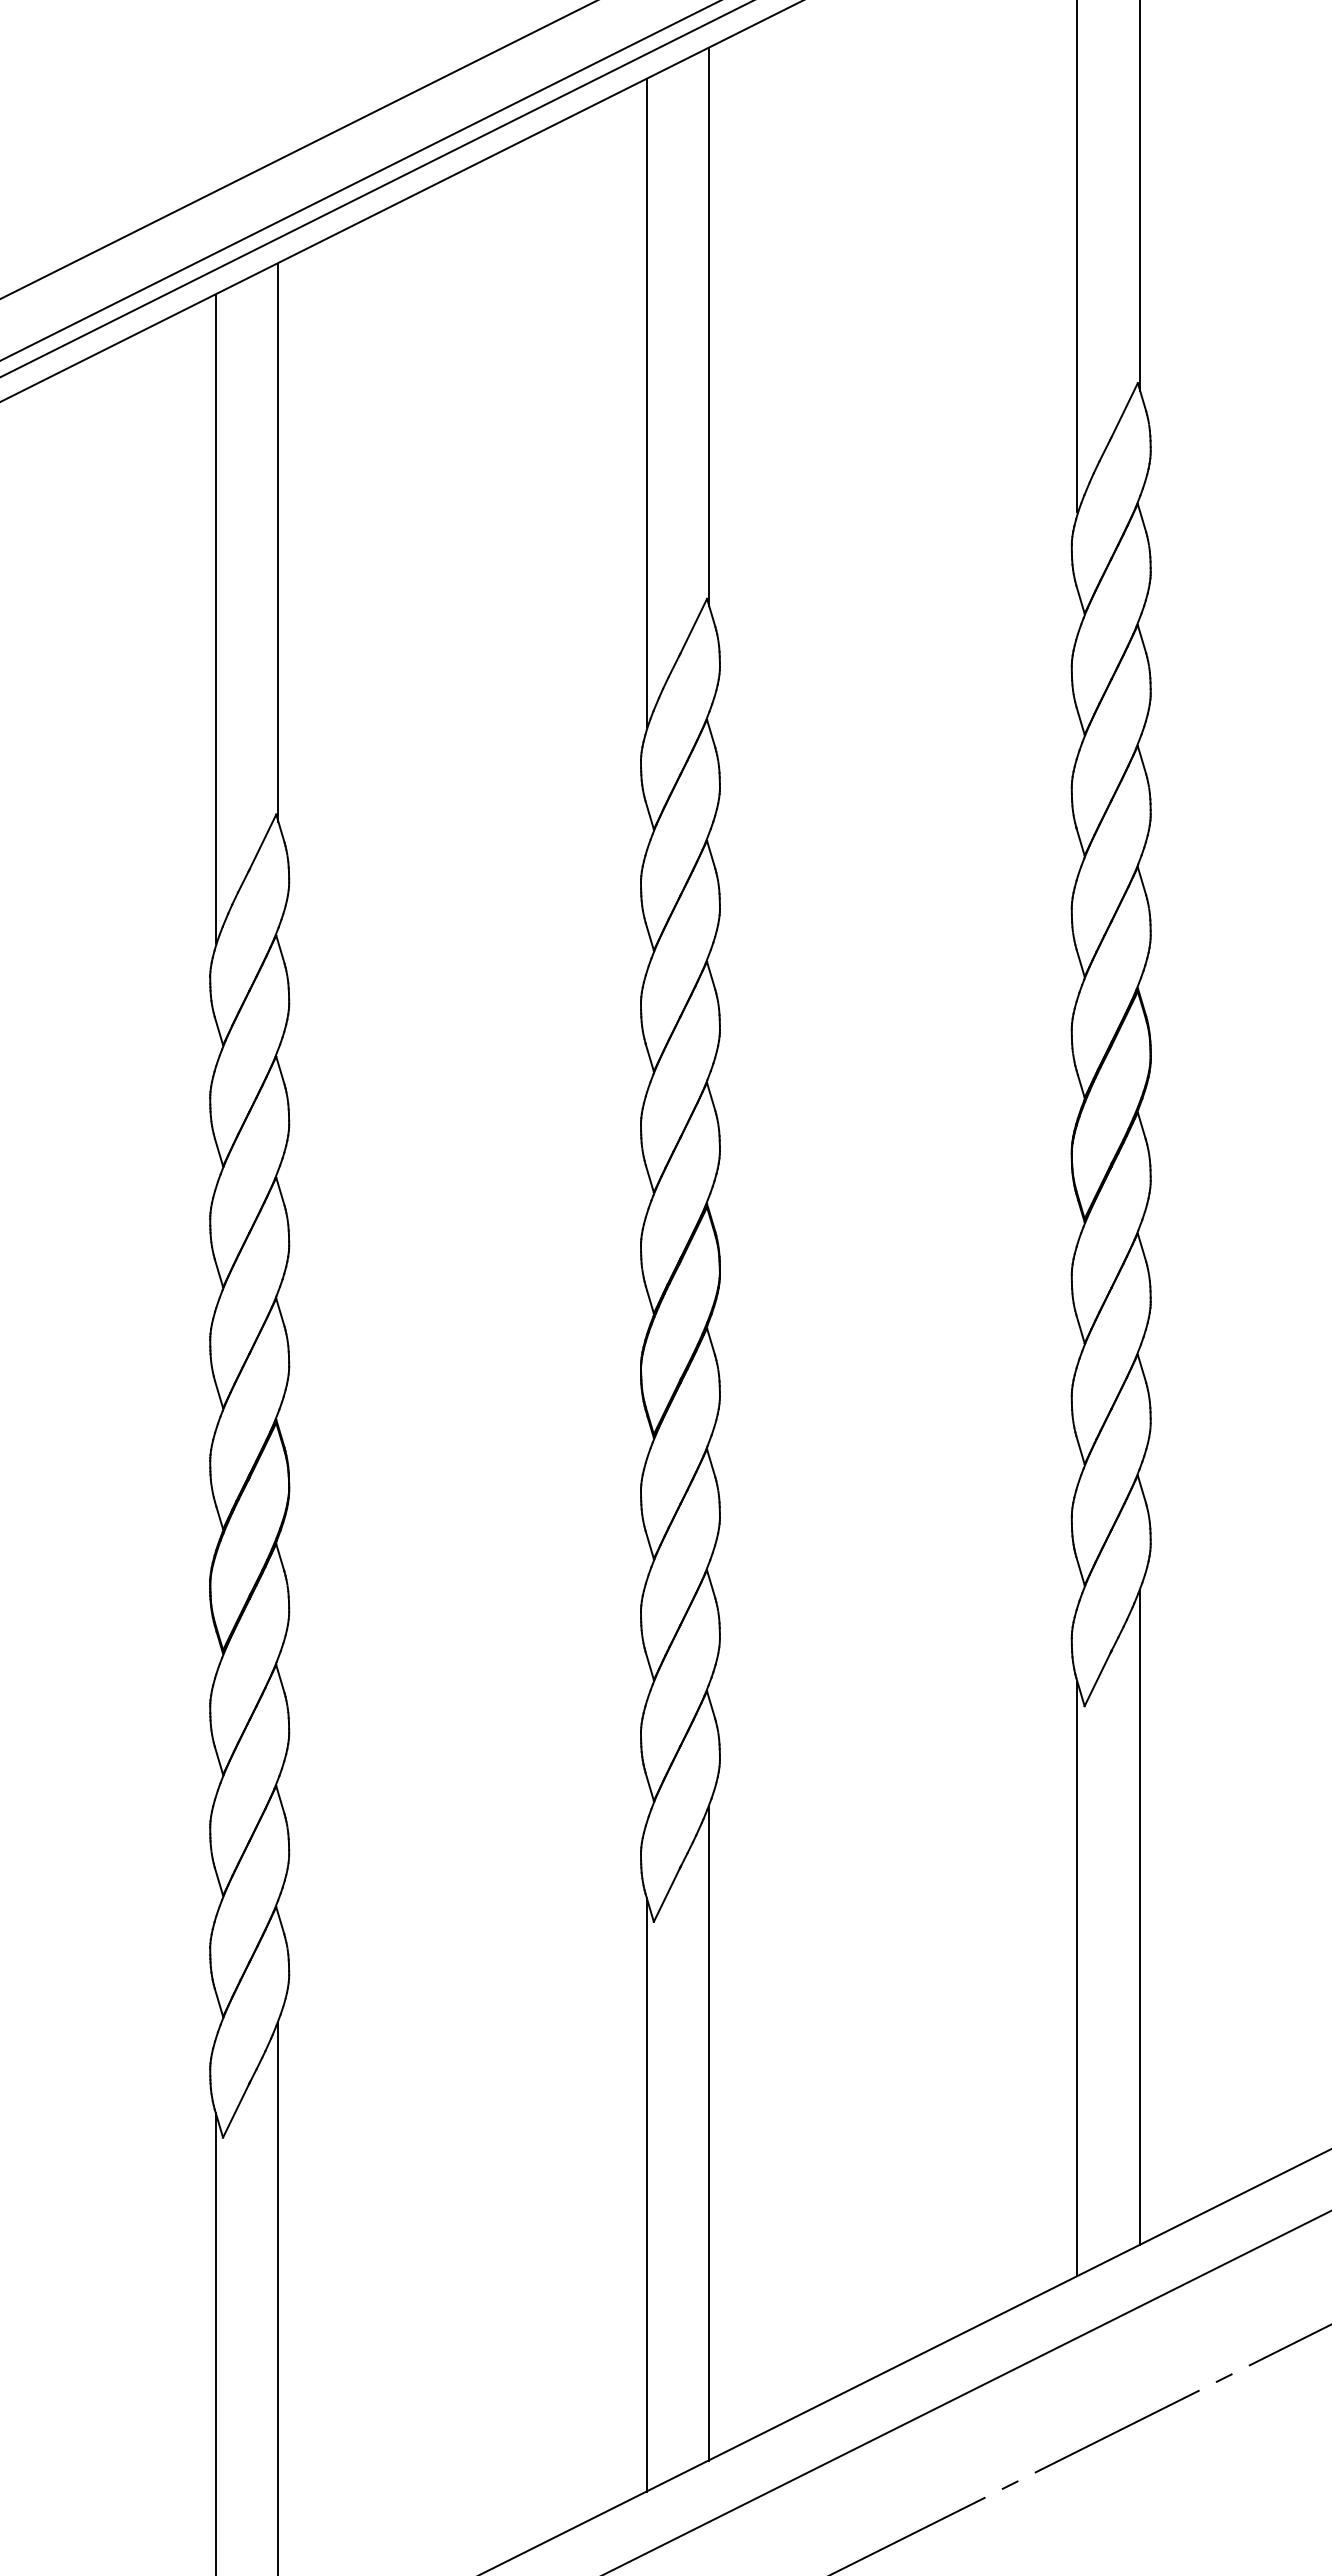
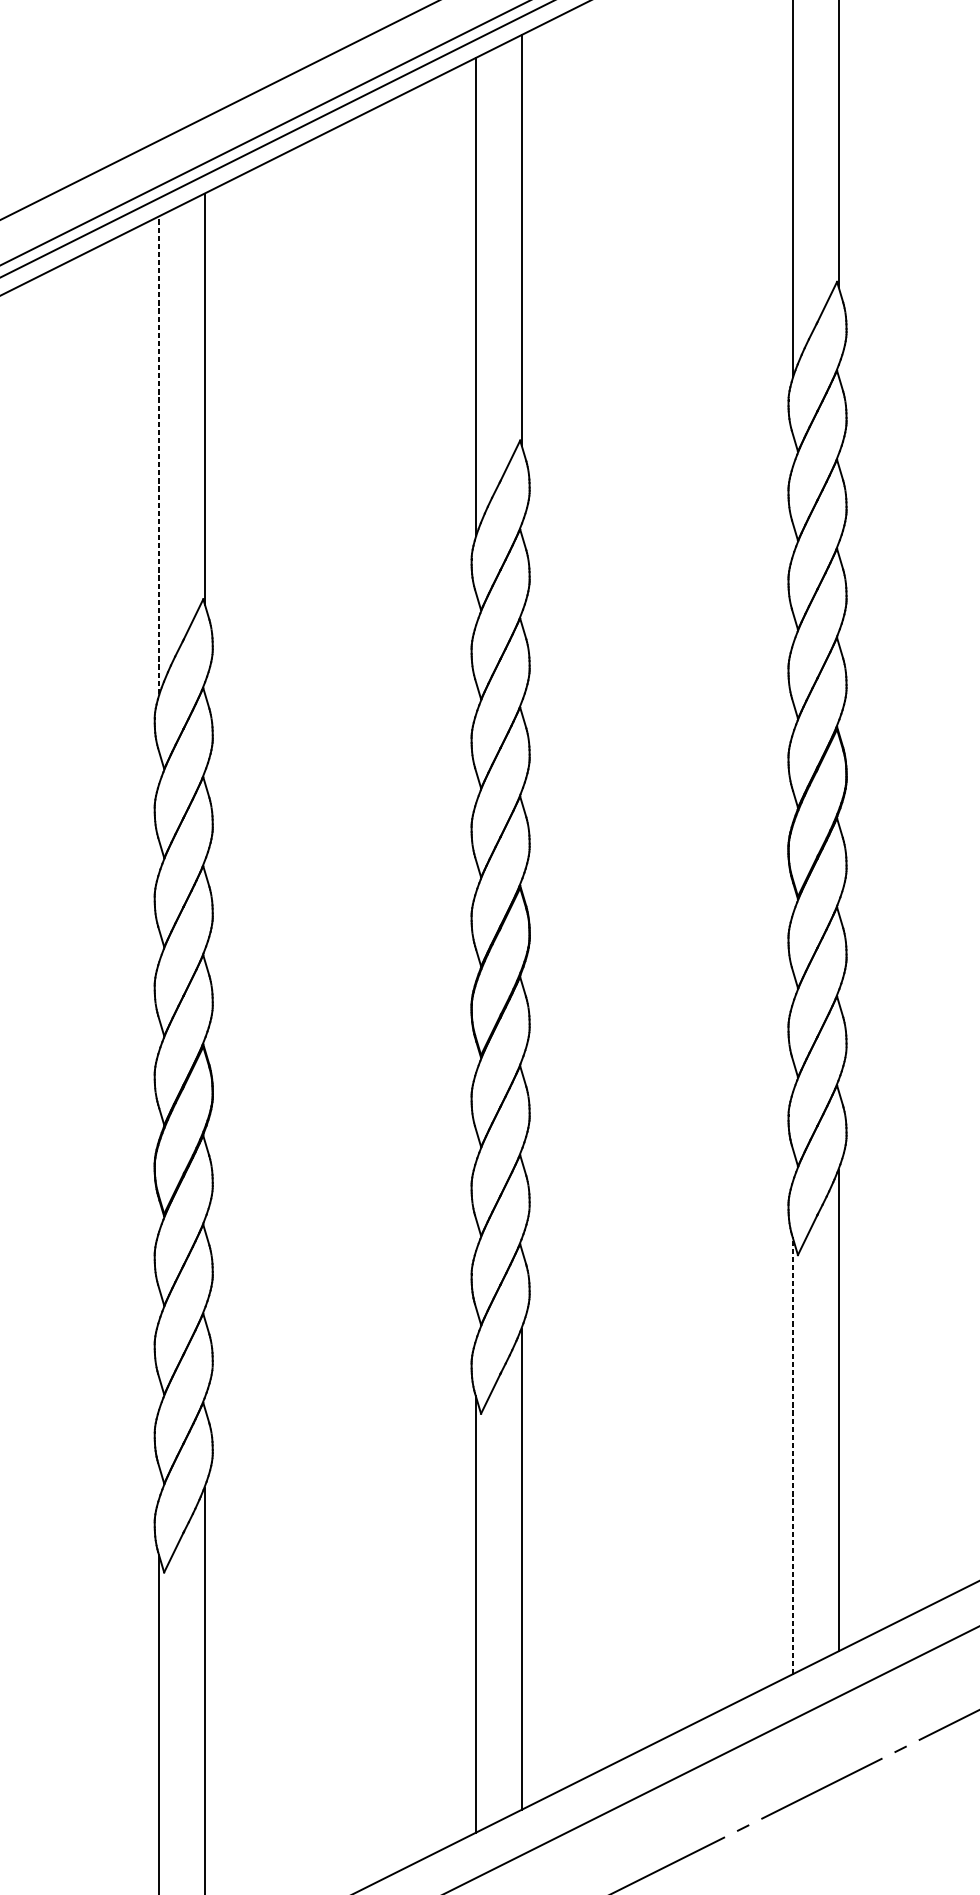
line: (215, 618) -> (158, 455), solid -> dashed
line: (1077, 1978) -> (792, 1455), solid -> dashed

